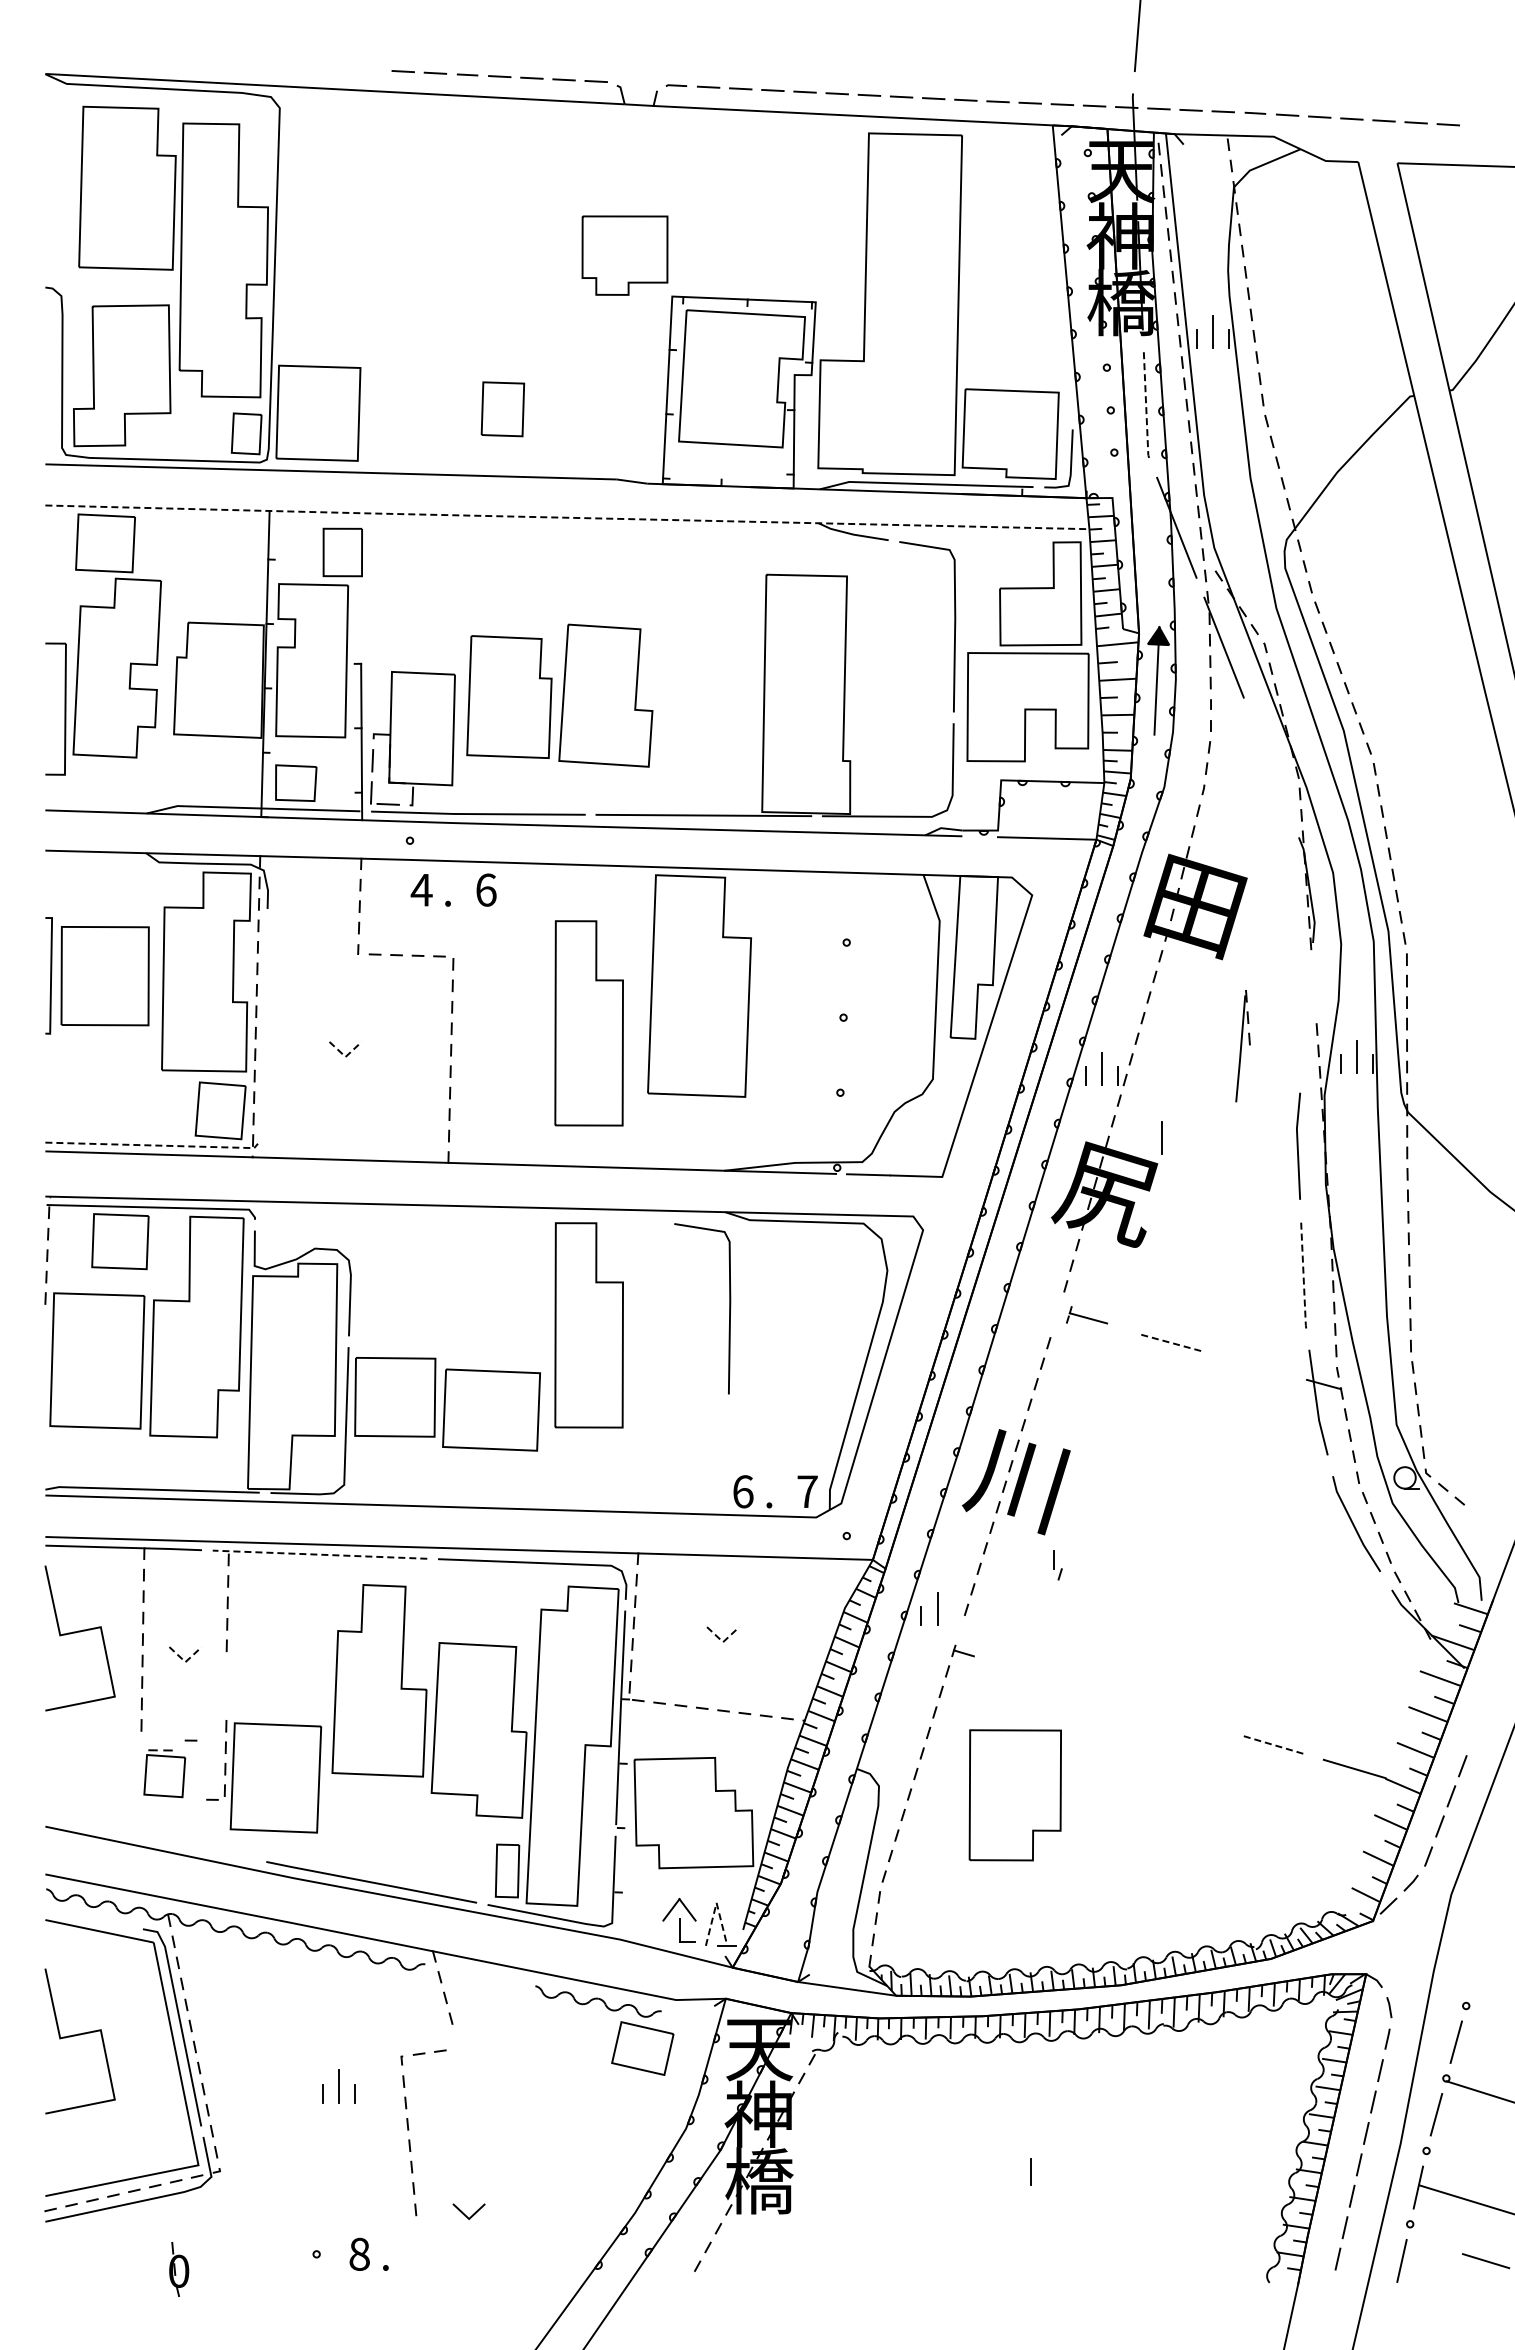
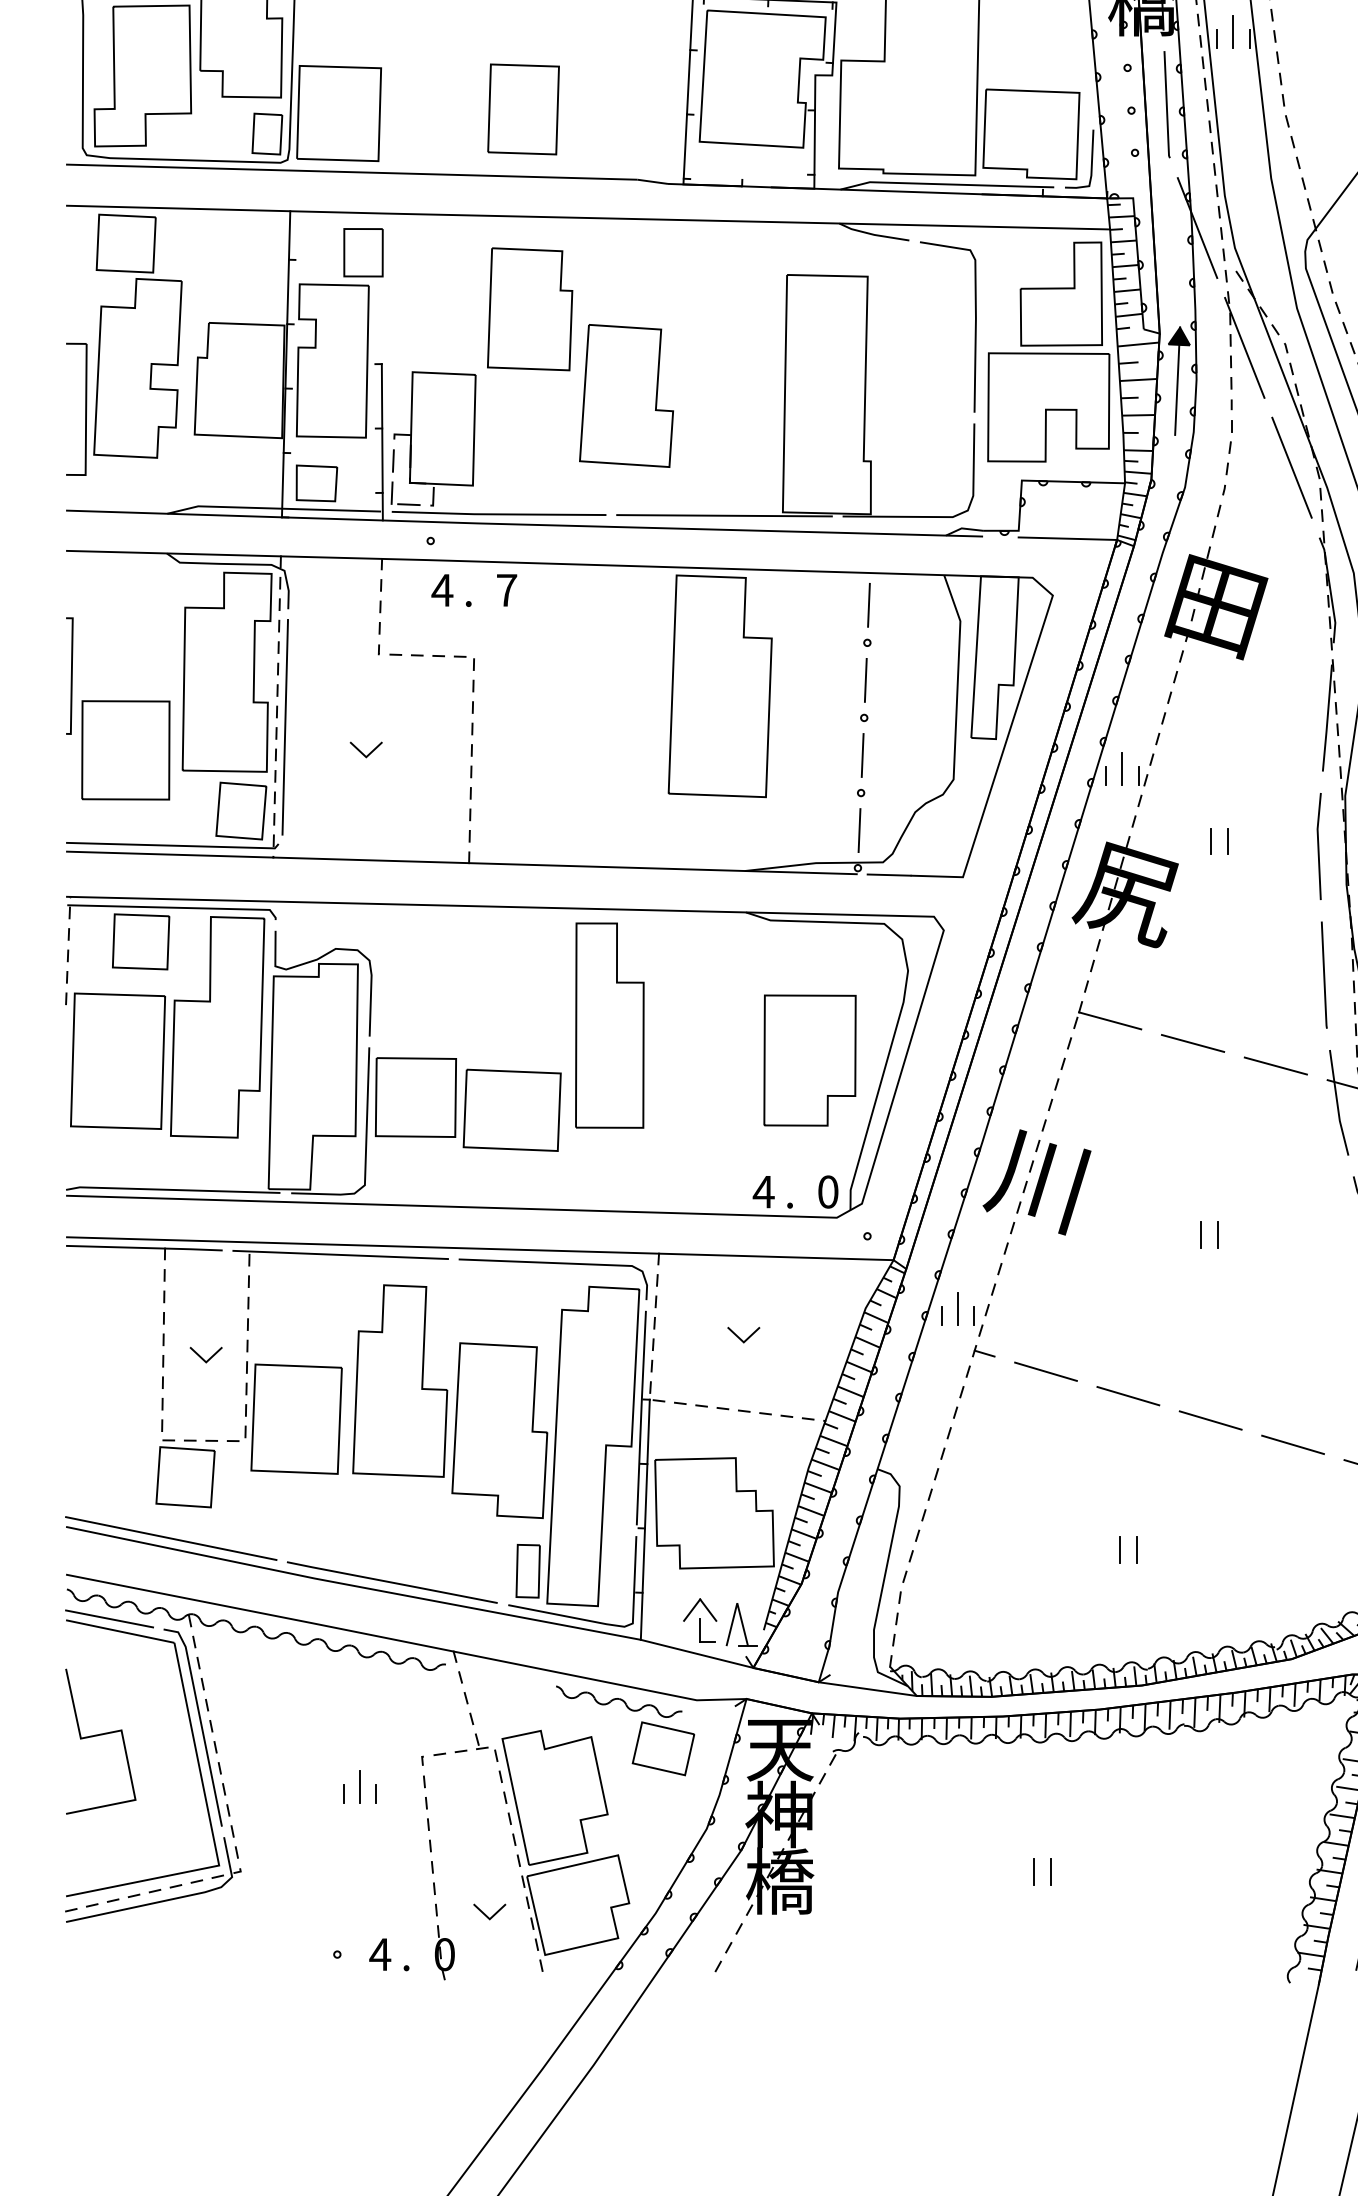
line: (1146, 404) -> (1167, 104), dashed -> solid
part: (502, 409) -> (523, 109), size x1.67
line: (567, 517) -> (588, 217), dashed -> solid
part: (509, 696) -> (530, 308), moved
line: (1271, 767) -> (1292, 467), added
text: (486, 889) -> (507, 589), 6 -> 7
line: (848, 904) -> (869, 604), added
part: (104, 976) -> (125, 750), moved
line: (845, 979) -> (866, 679), added
part: (588, 1023) -> (609, 723), removed
line: (264, 1026) -> (285, 726), added
part: (1242, 1046) -> (1329, 715), moved
line: (841, 1054) -> (862, 754), added
line: (345, 1056) -> (366, 756), dashed -> solid
line: (838, 1129) -> (859, 829), added
line: (1161, 1137) -> (1182, 837), removed
line: (1190, 1141) -> (1211, 841), added
line: (1207, 1141) -> (1228, 841), added
line: (153, 1145) -> (174, 845), dashed -> solid
line: (1303, 1275) -> (1324, 975), dashed -> solid
line: (729, 1308) -> (750, 1008), removed
part: (1086, 1314) -> (1107, 1014), size x1.67
line: (1172, 1343) -> (1193, 1043), dashed -> solid
line: (1255, 1365) -> (1276, 1065), added
text: (743, 1491) -> (764, 1191), 6 -> 4
text: (807, 1491) -> (828, 1191), 7 -> 0
line: (1180, 1534) -> (1201, 1234), added
line: (1196, 1534) -> (1217, 1234), added
line: (319, 1554) -> (340, 1254), dashed -> solid
part: (1057, 1565) -> (978, 1321), moved
line: (79, 1632) -> (100, 1332), removed
line: (723, 1642) -> (744, 1342), dashed -> solid
line: (185, 1662) -> (206, 1362), dashed -> solid
line: (1025, 1671) -> (1046, 1371), added
line: (1107, 1695) -> (1128, 1395), added
line: (1189, 1720) -> (1210, 1420), added
line: (1271, 1744) -> (1292, 1444), dashed -> solid
part: (164, 1773) -> (185, 1473), size x1.43
part: (264, 1776) -> (285, 1417), moved
part: (1014, 1795) -> (809, 1060), moved
line: (624, 1819) -> (645, 1519), added
line: (150, 1837) -> (171, 1537), added
line: (1099, 1849) -> (1120, 1549), added
line: (1116, 1849) -> (1137, 1549), added
line: (716, 1902) -> (737, 1602), dashed -> solid
line: (88, 1918) -> (109, 1618), added
part: (531, 2150) -> (552, 1850), added
line: (1013, 2171) -> (1034, 1871), added
text: (359, 2253) -> (380, 1953), 8 -> 4
part: (179, 2269) -> (445, 1952), moved

